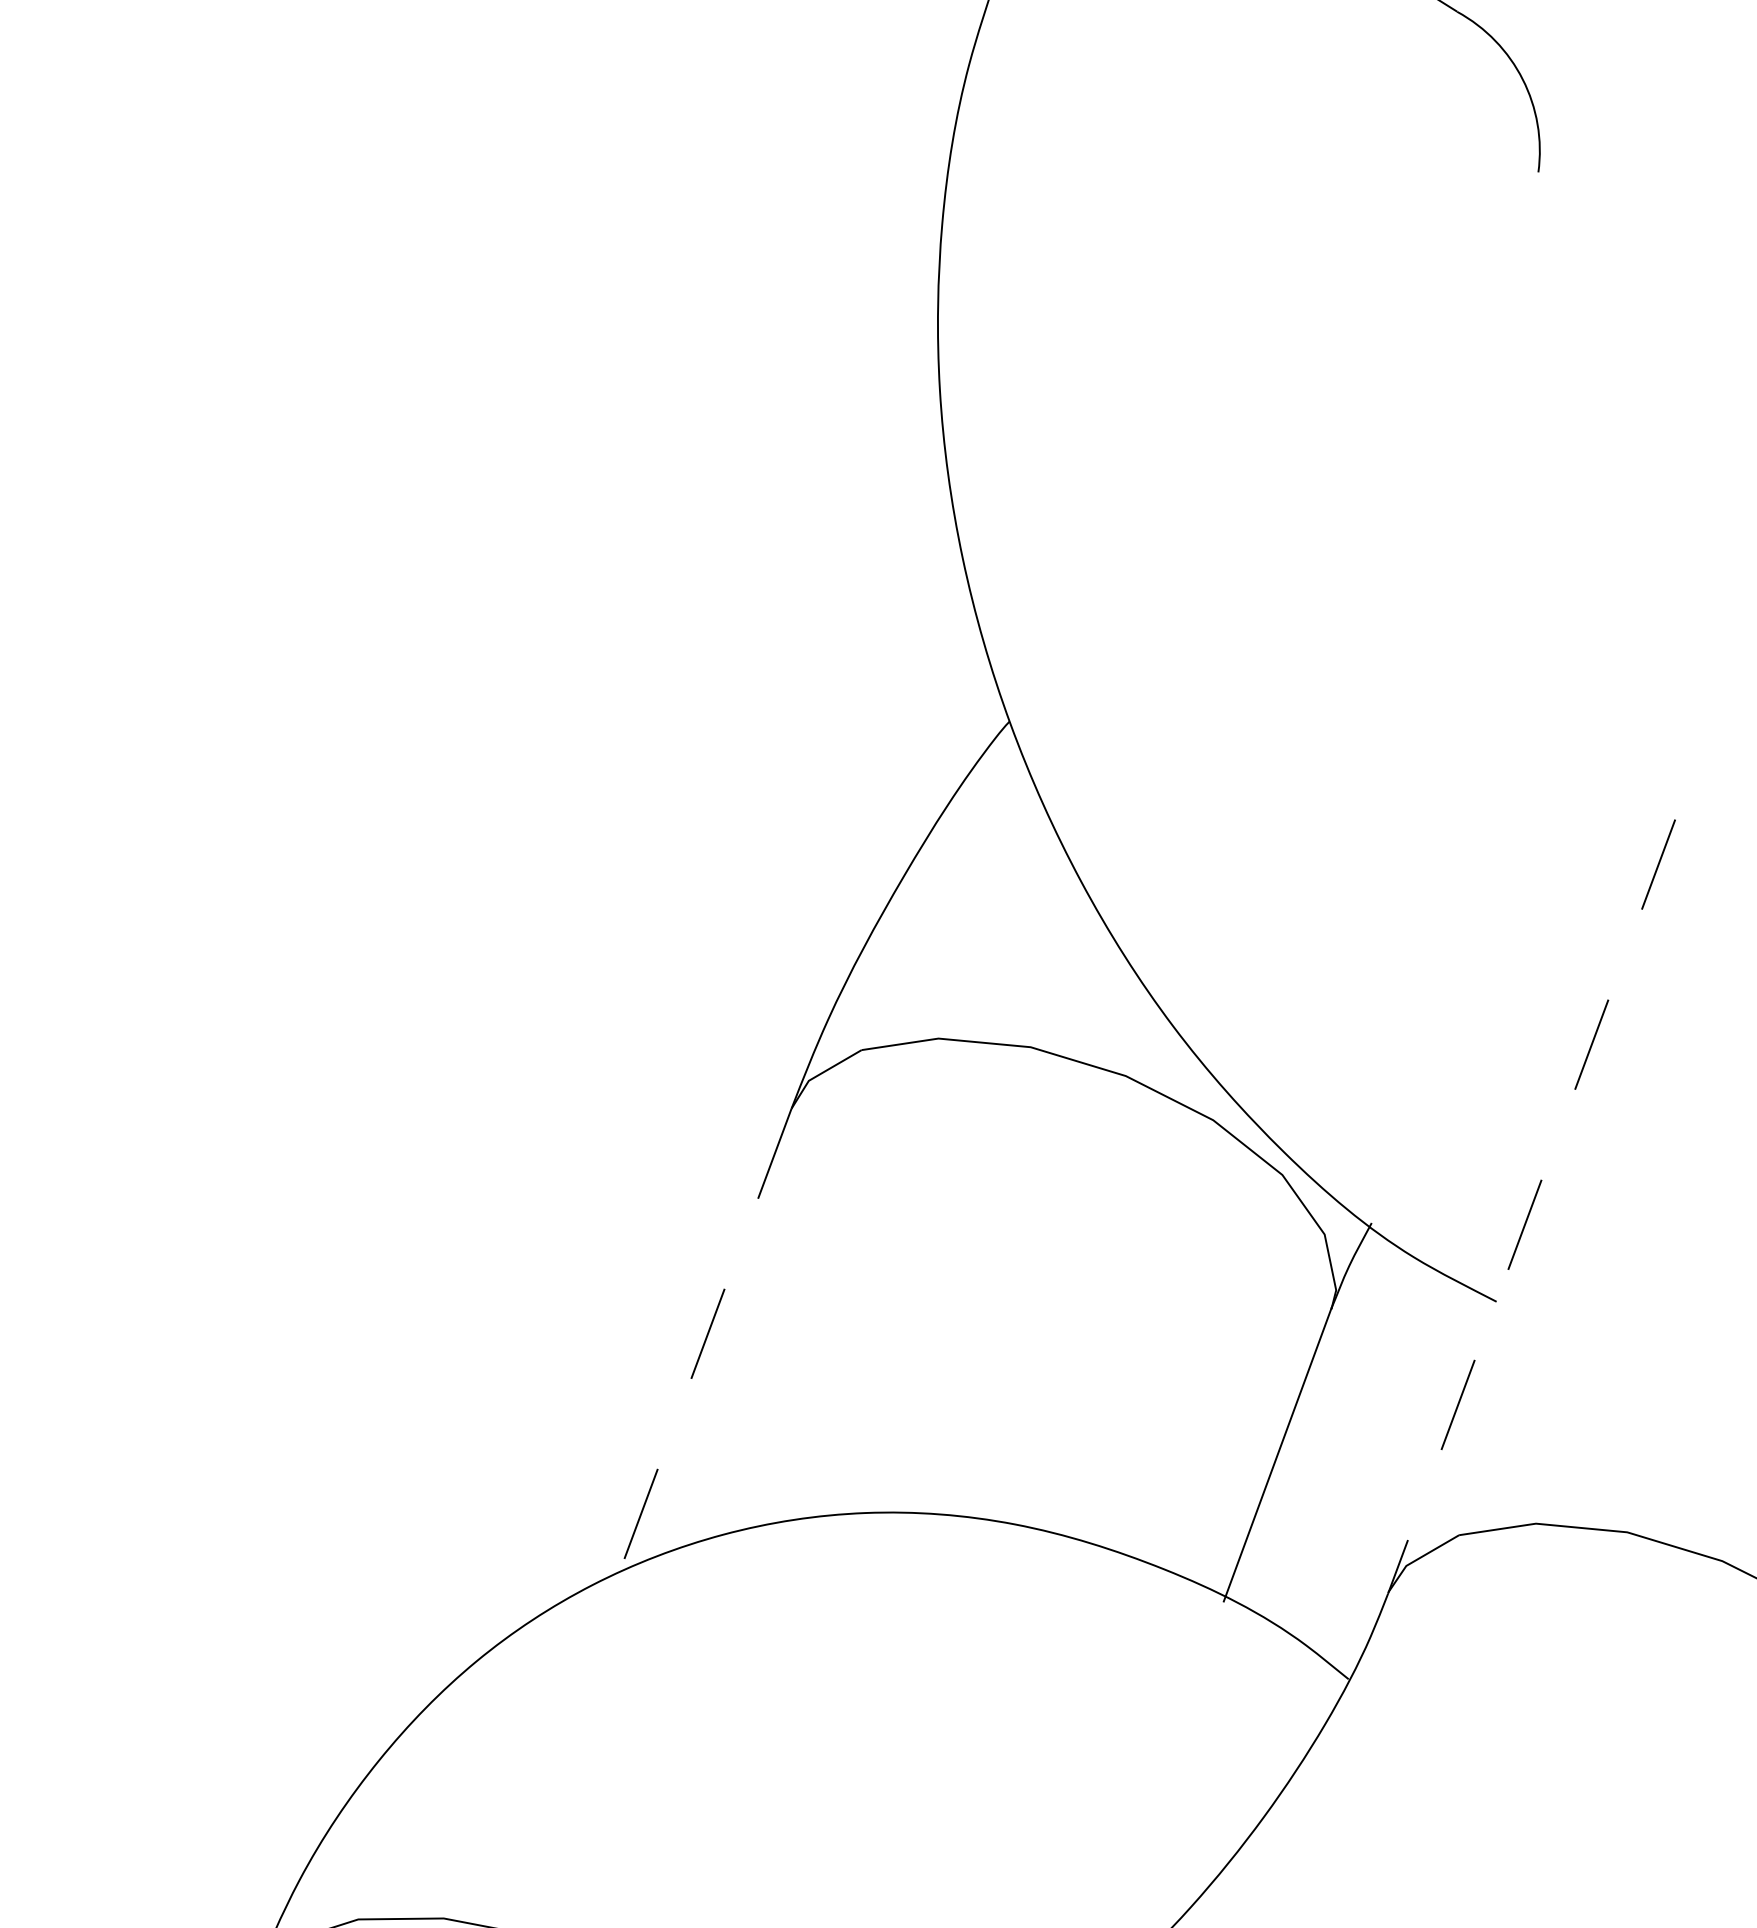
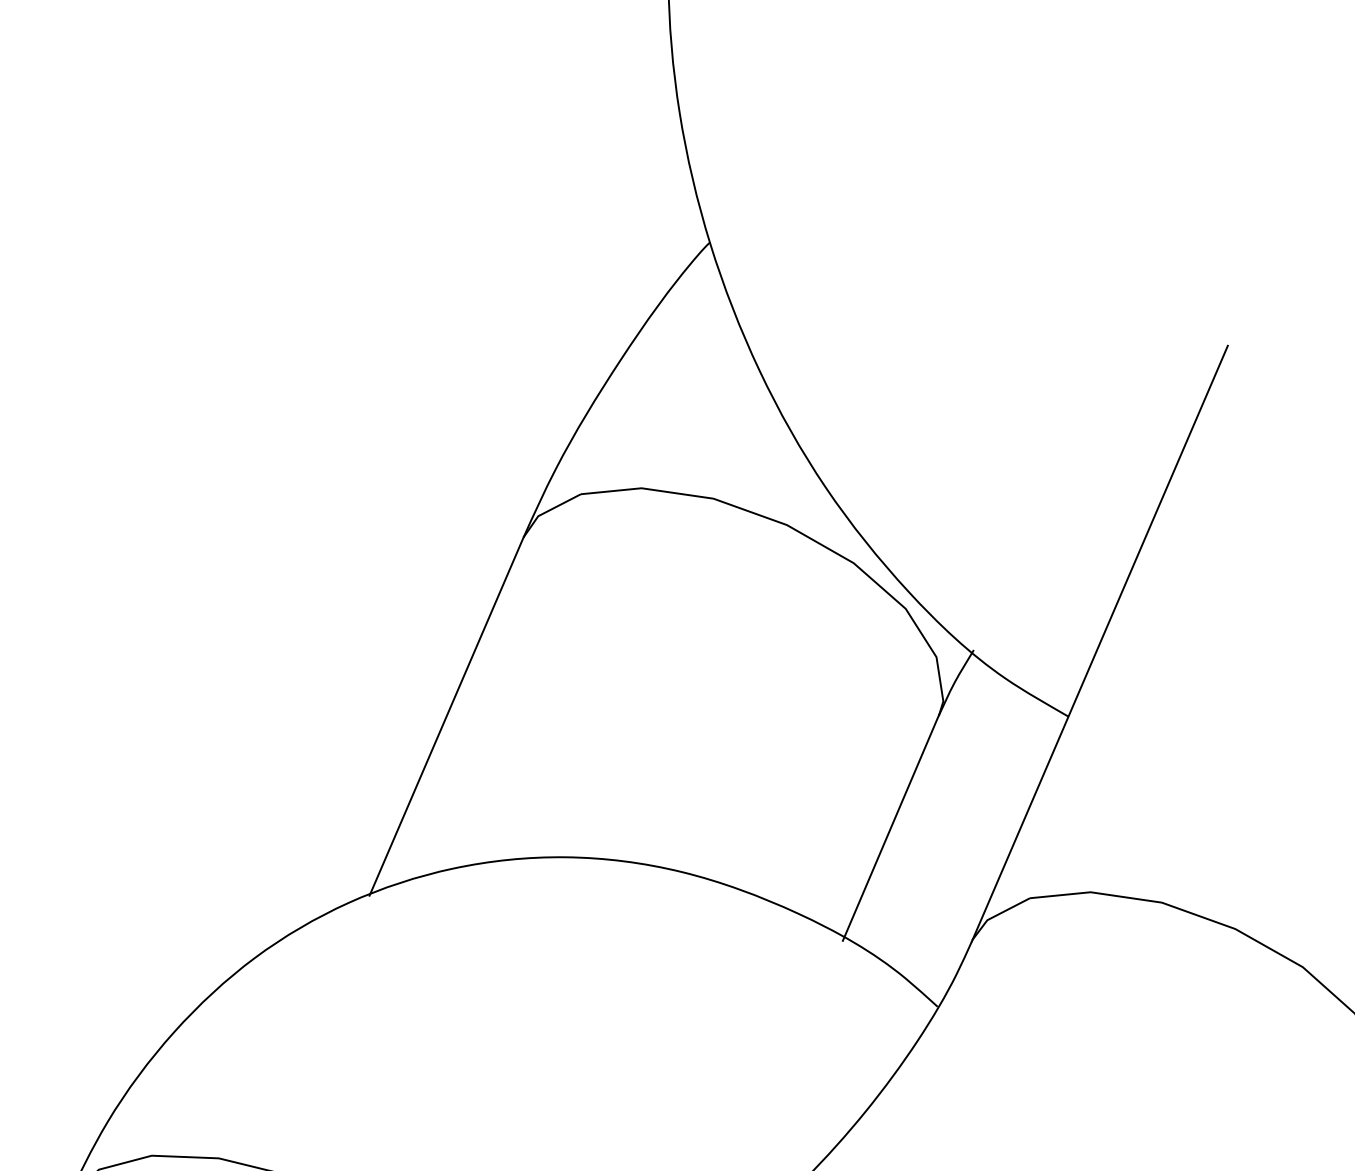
line: (1531, 1206) -> (1099, 643), dashed -> solid
line: (704, 1342) -> (446, 717), dashed -> solid

